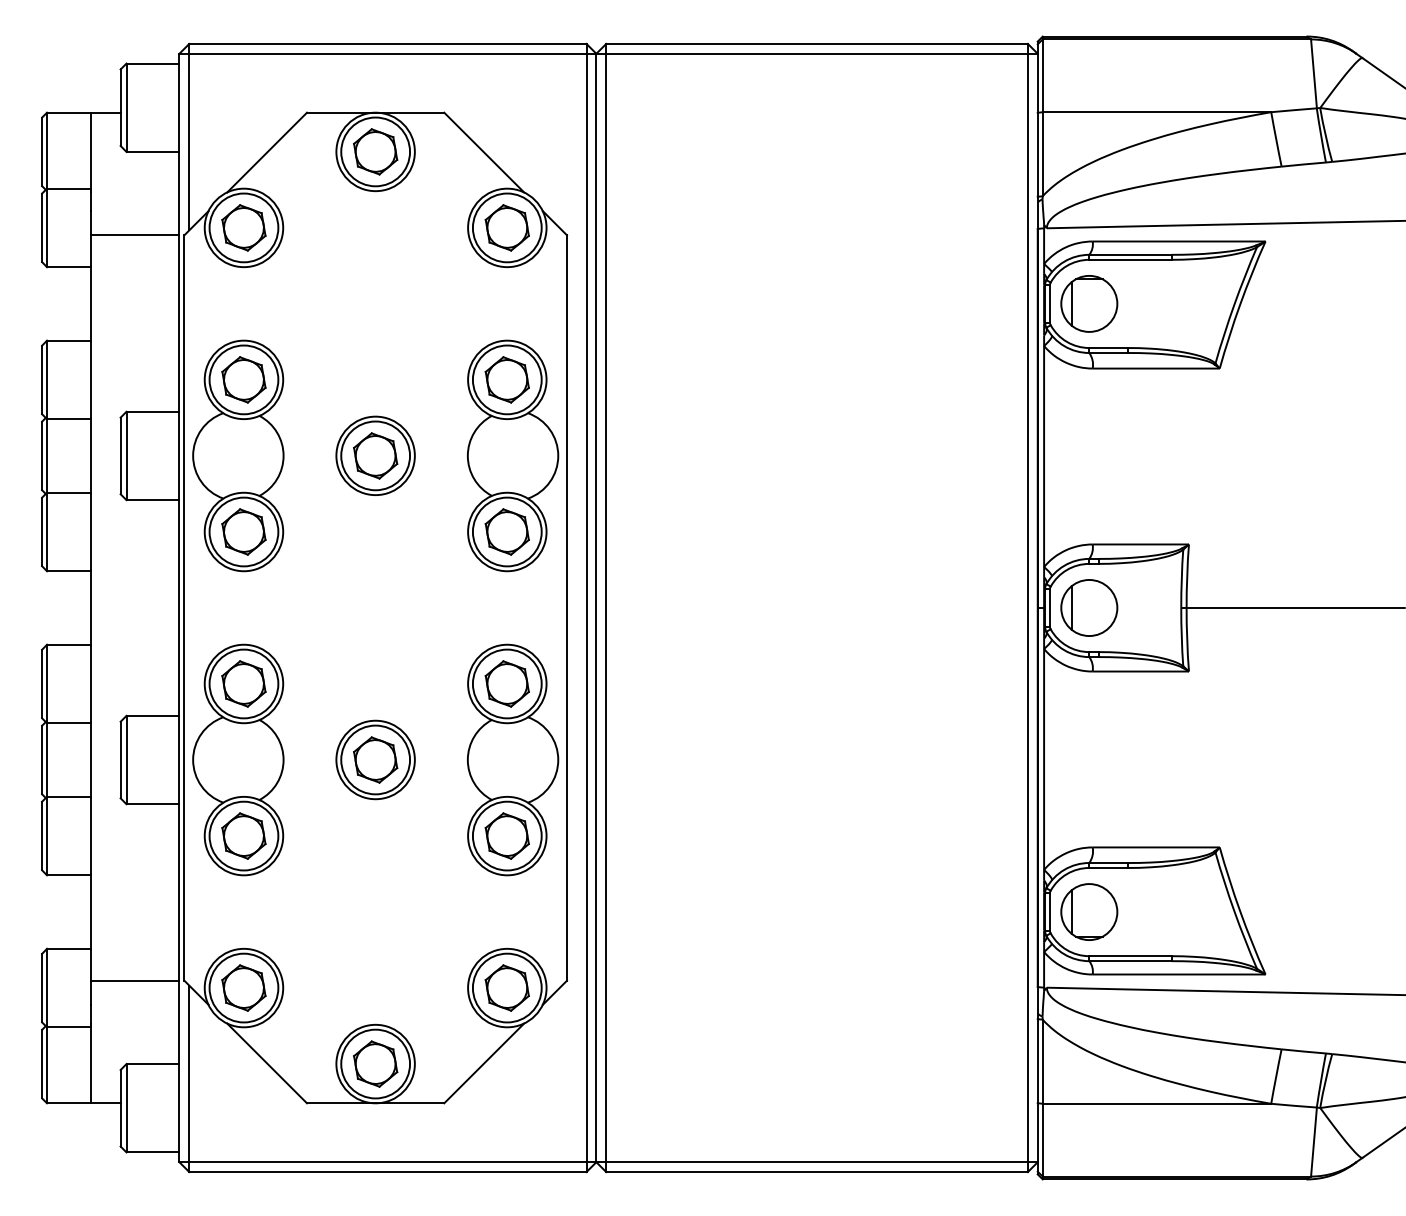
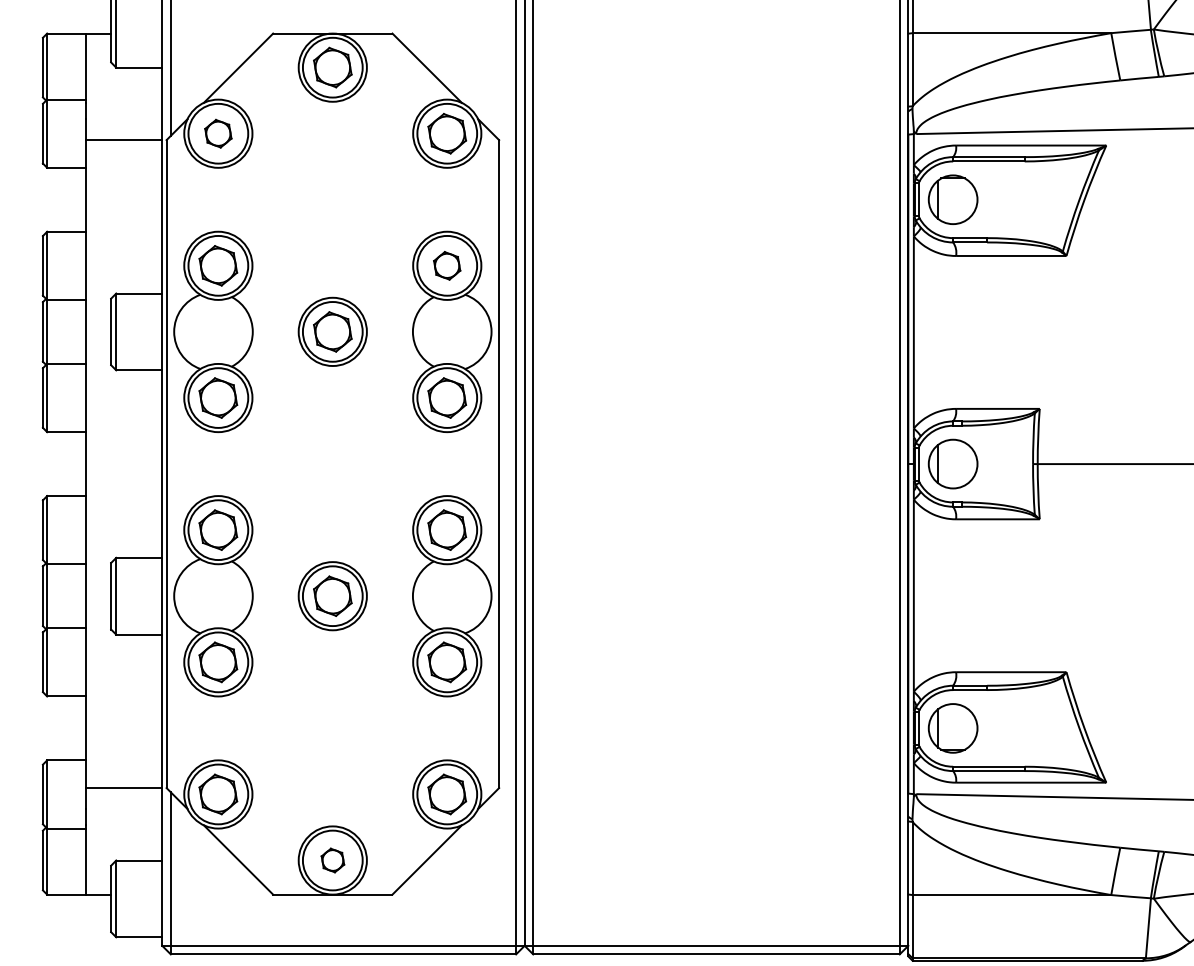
part: (243, 227) -> (217, 133), size x0.7
part: (506, 379) -> (446, 265), size x0.7
part: (375, 1063) -> (332, 860), size x0.6

